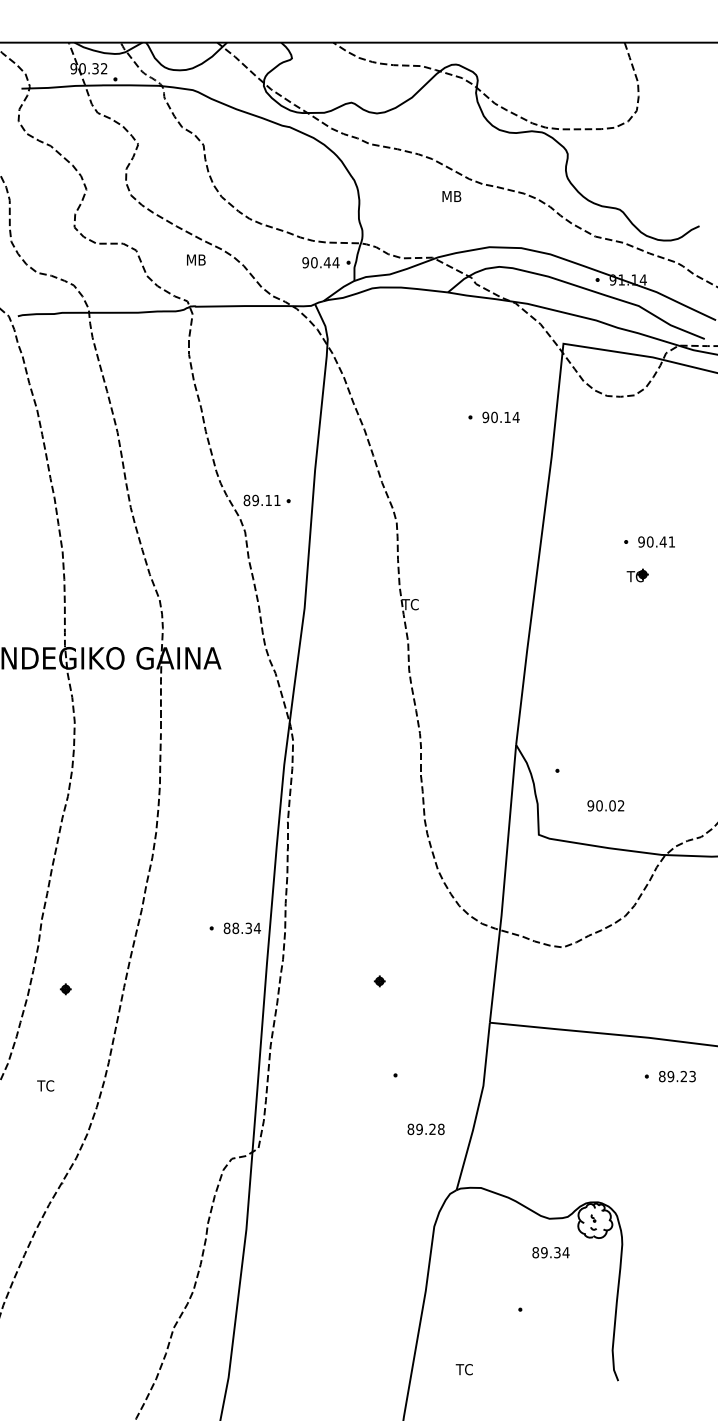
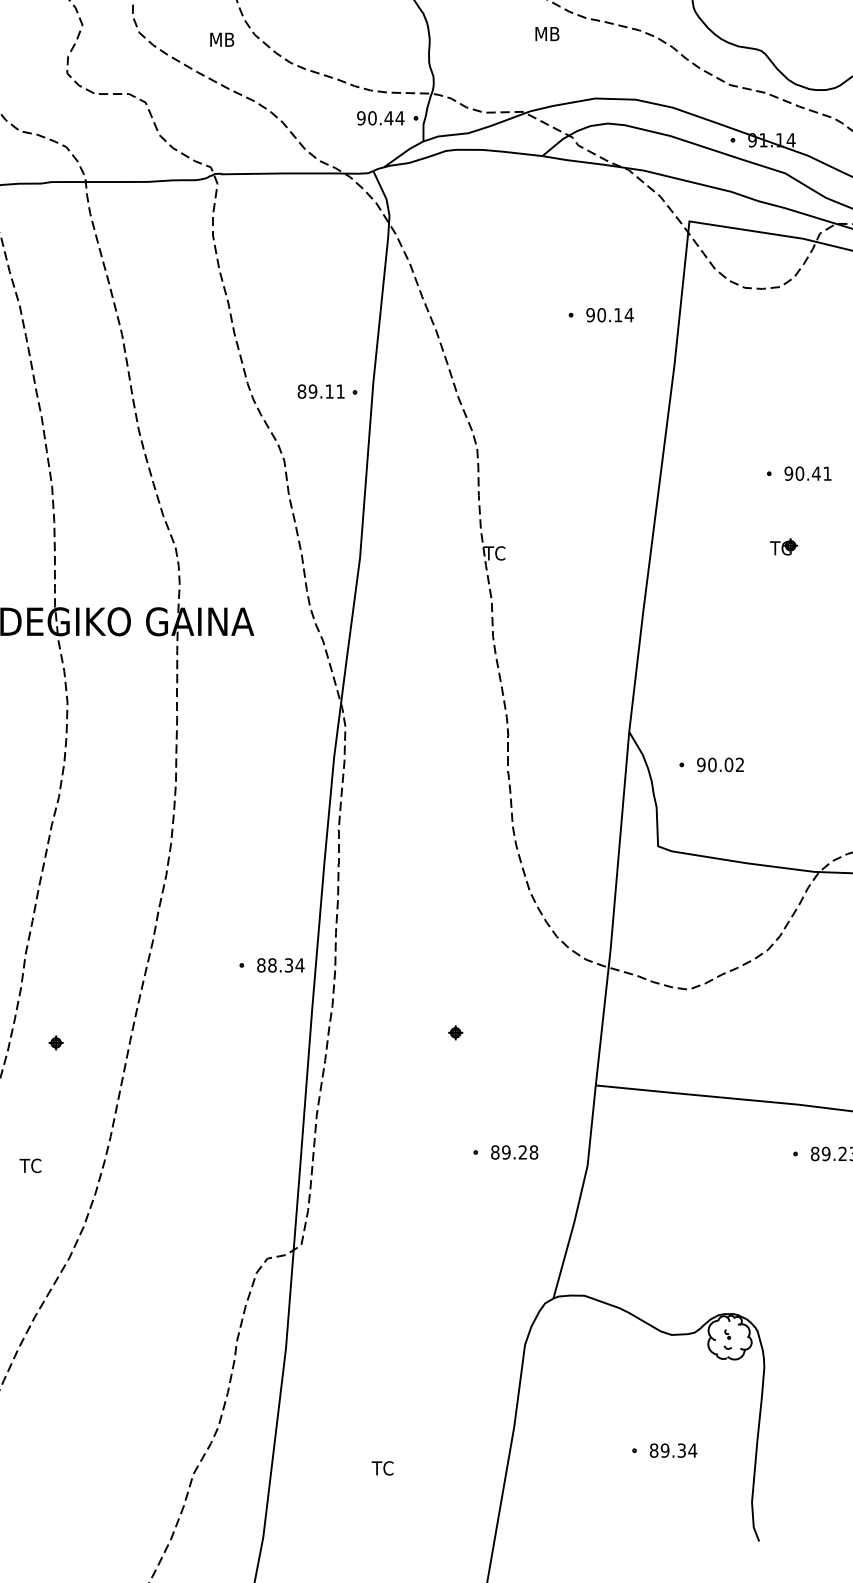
text: (196, 259) -> (222, 39), moved
part: (266, 500) -> (326, 391), moved
part: (637, 575) -> (783, 546), moved
text: (605, 805) -> (720, 764), moved
text: (425, 1129) -> (513, 1152), moved
text: (550, 1252) -> (672, 1450), moved
text: (463, 1369) -> (381, 1468), moved

